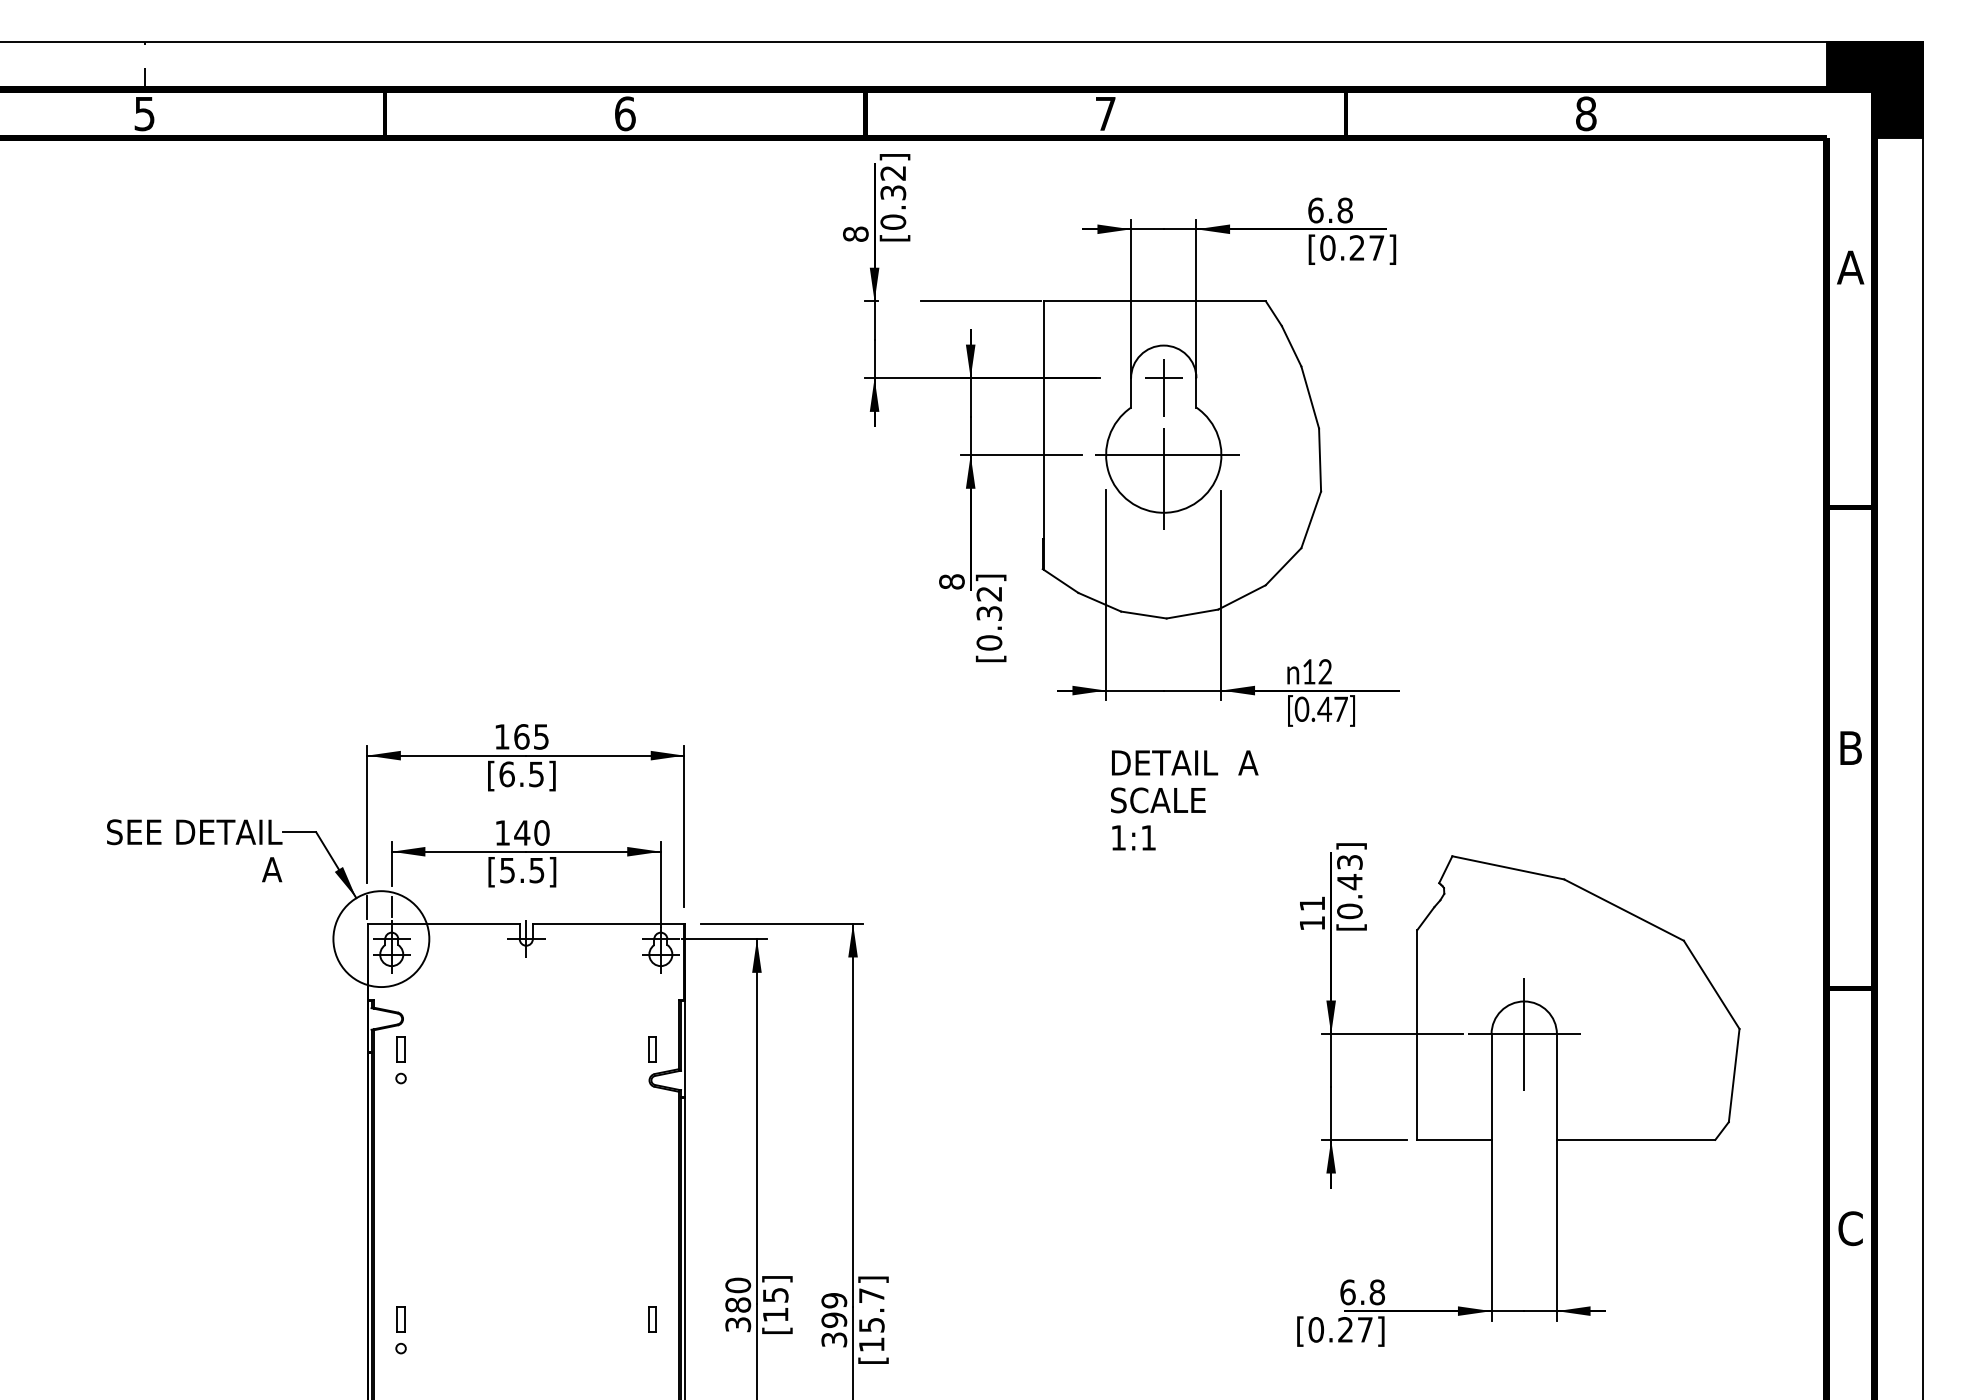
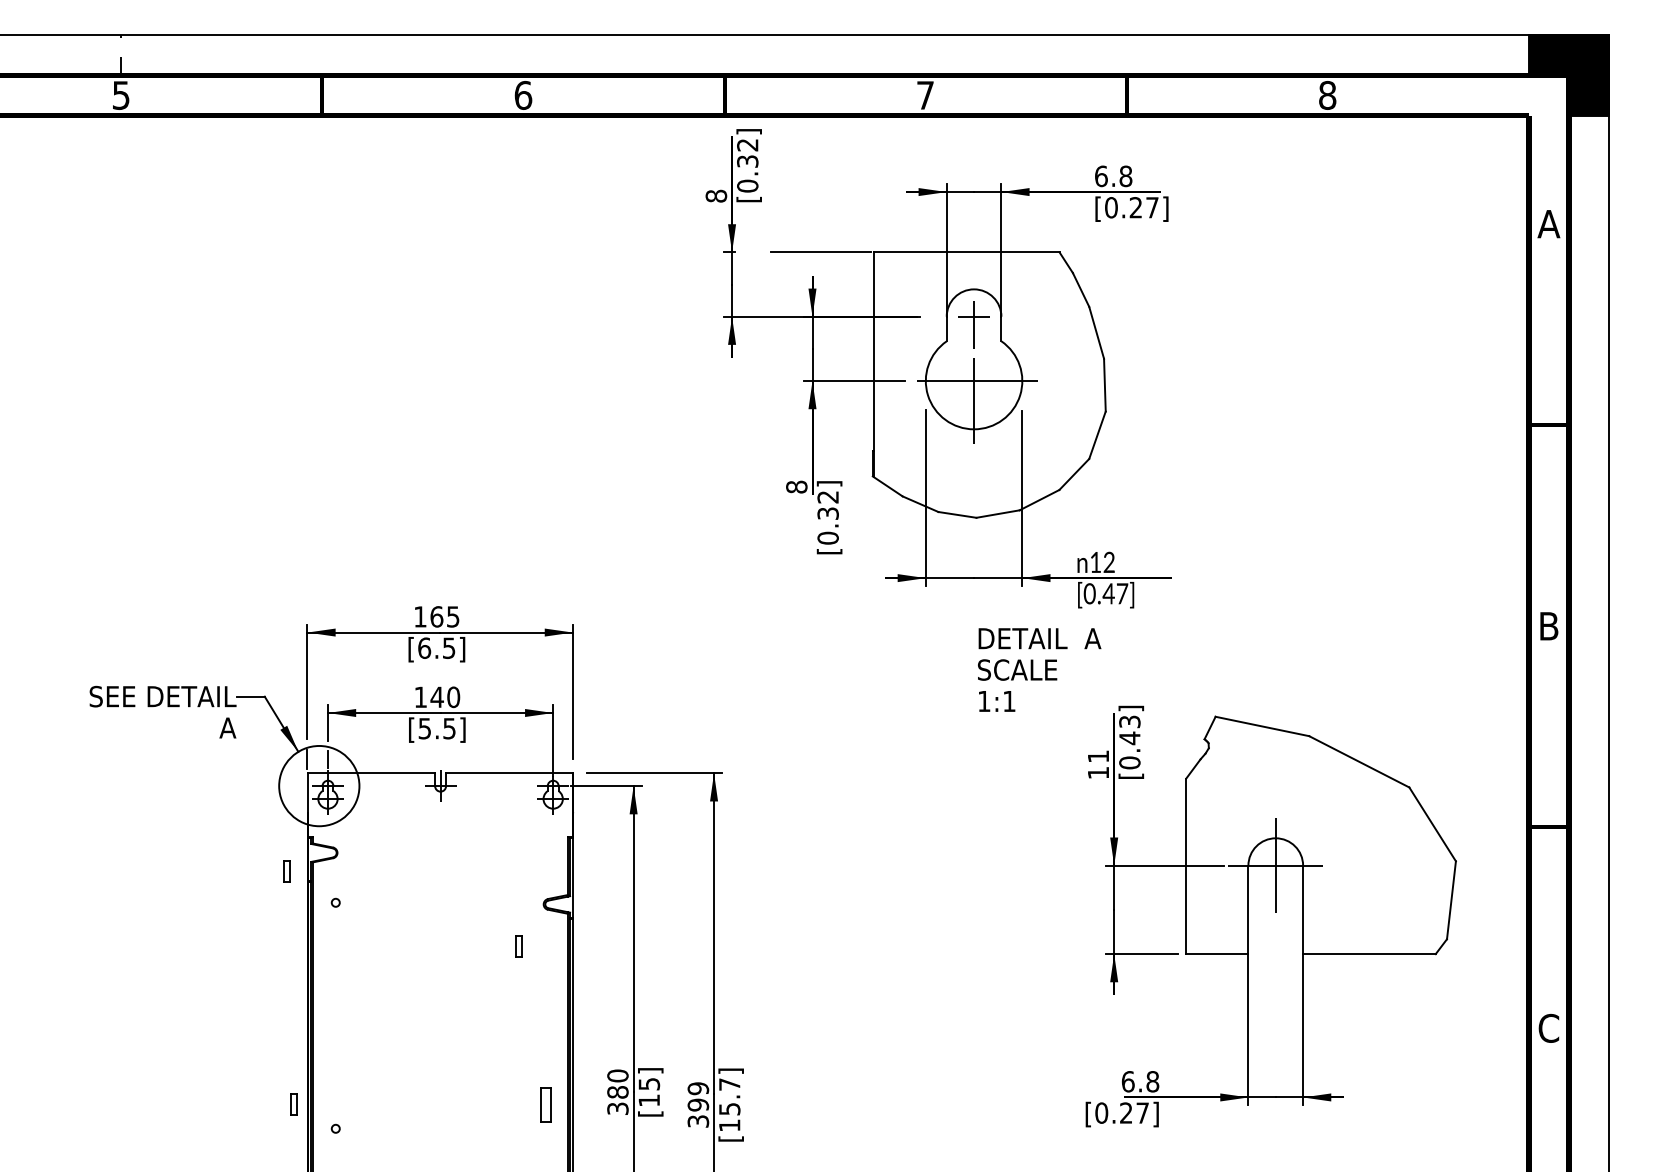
text: (1184, 799) -> (1039, 669), moved
part: (400, 1049) -> (286, 871), moved
part: (651, 1049) -> (518, 946), moved
part: (400, 1319) -> (293, 1104), moved
part: (651, 1319) -> (545, 1104), size x1.6

